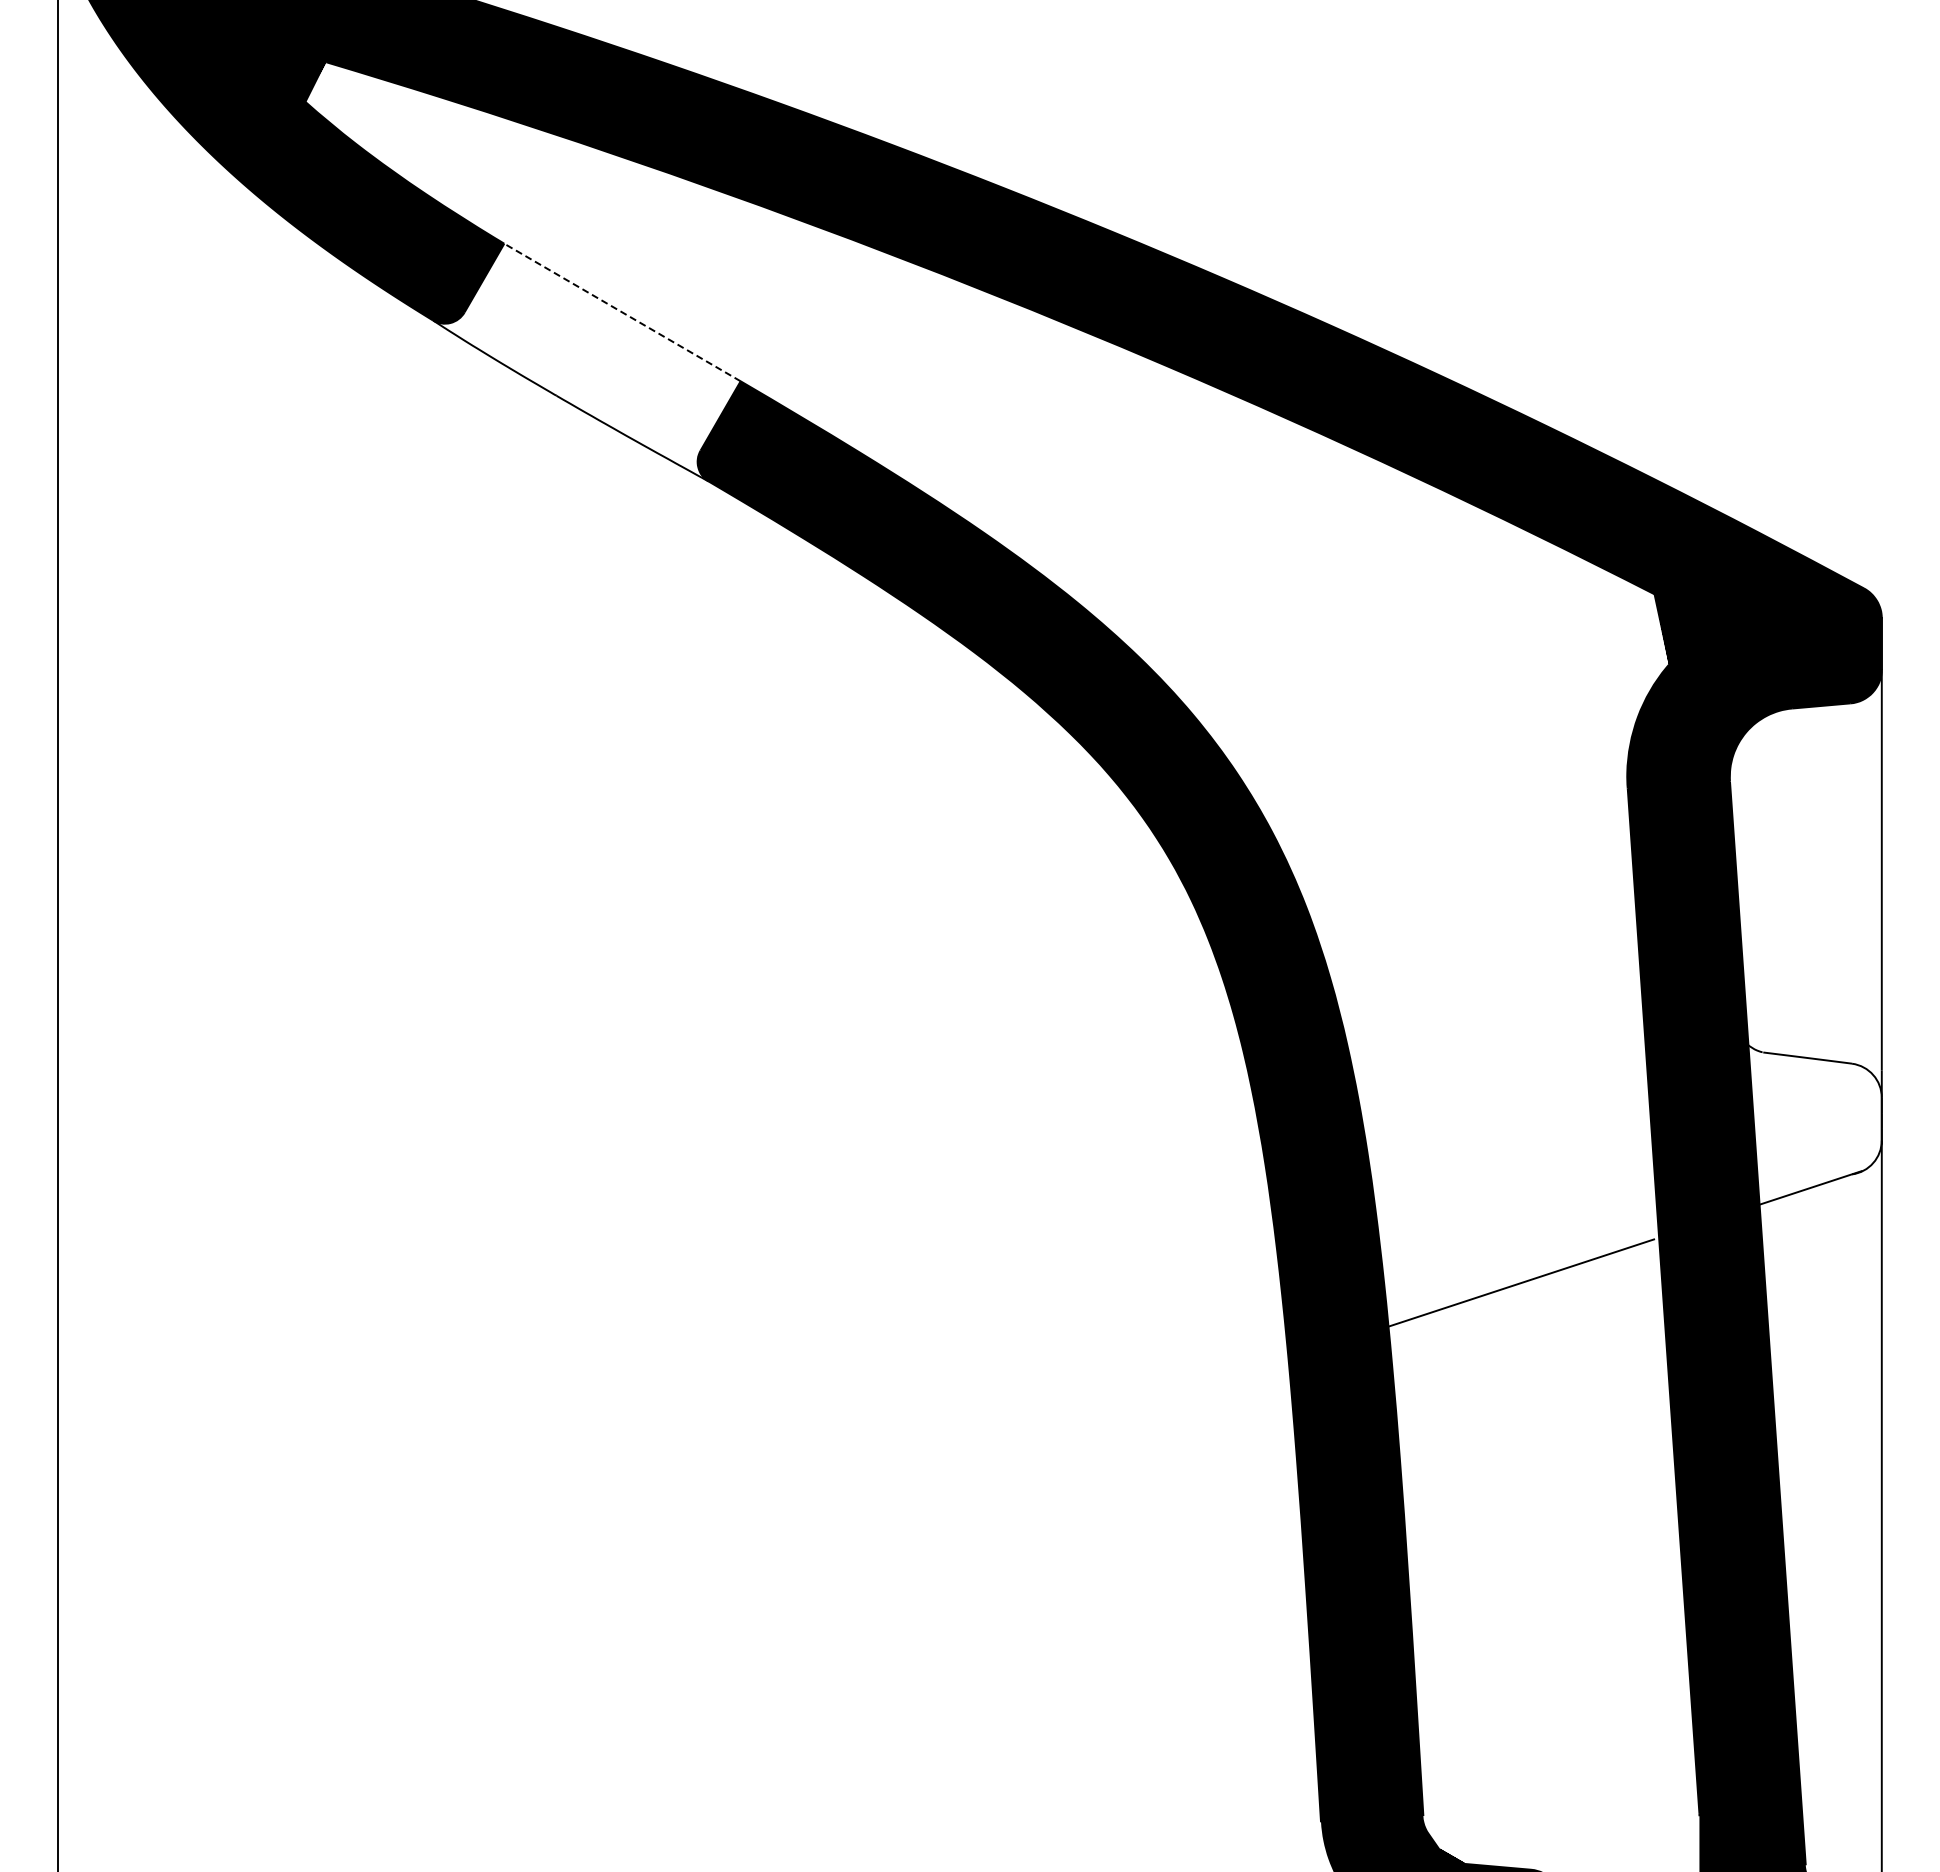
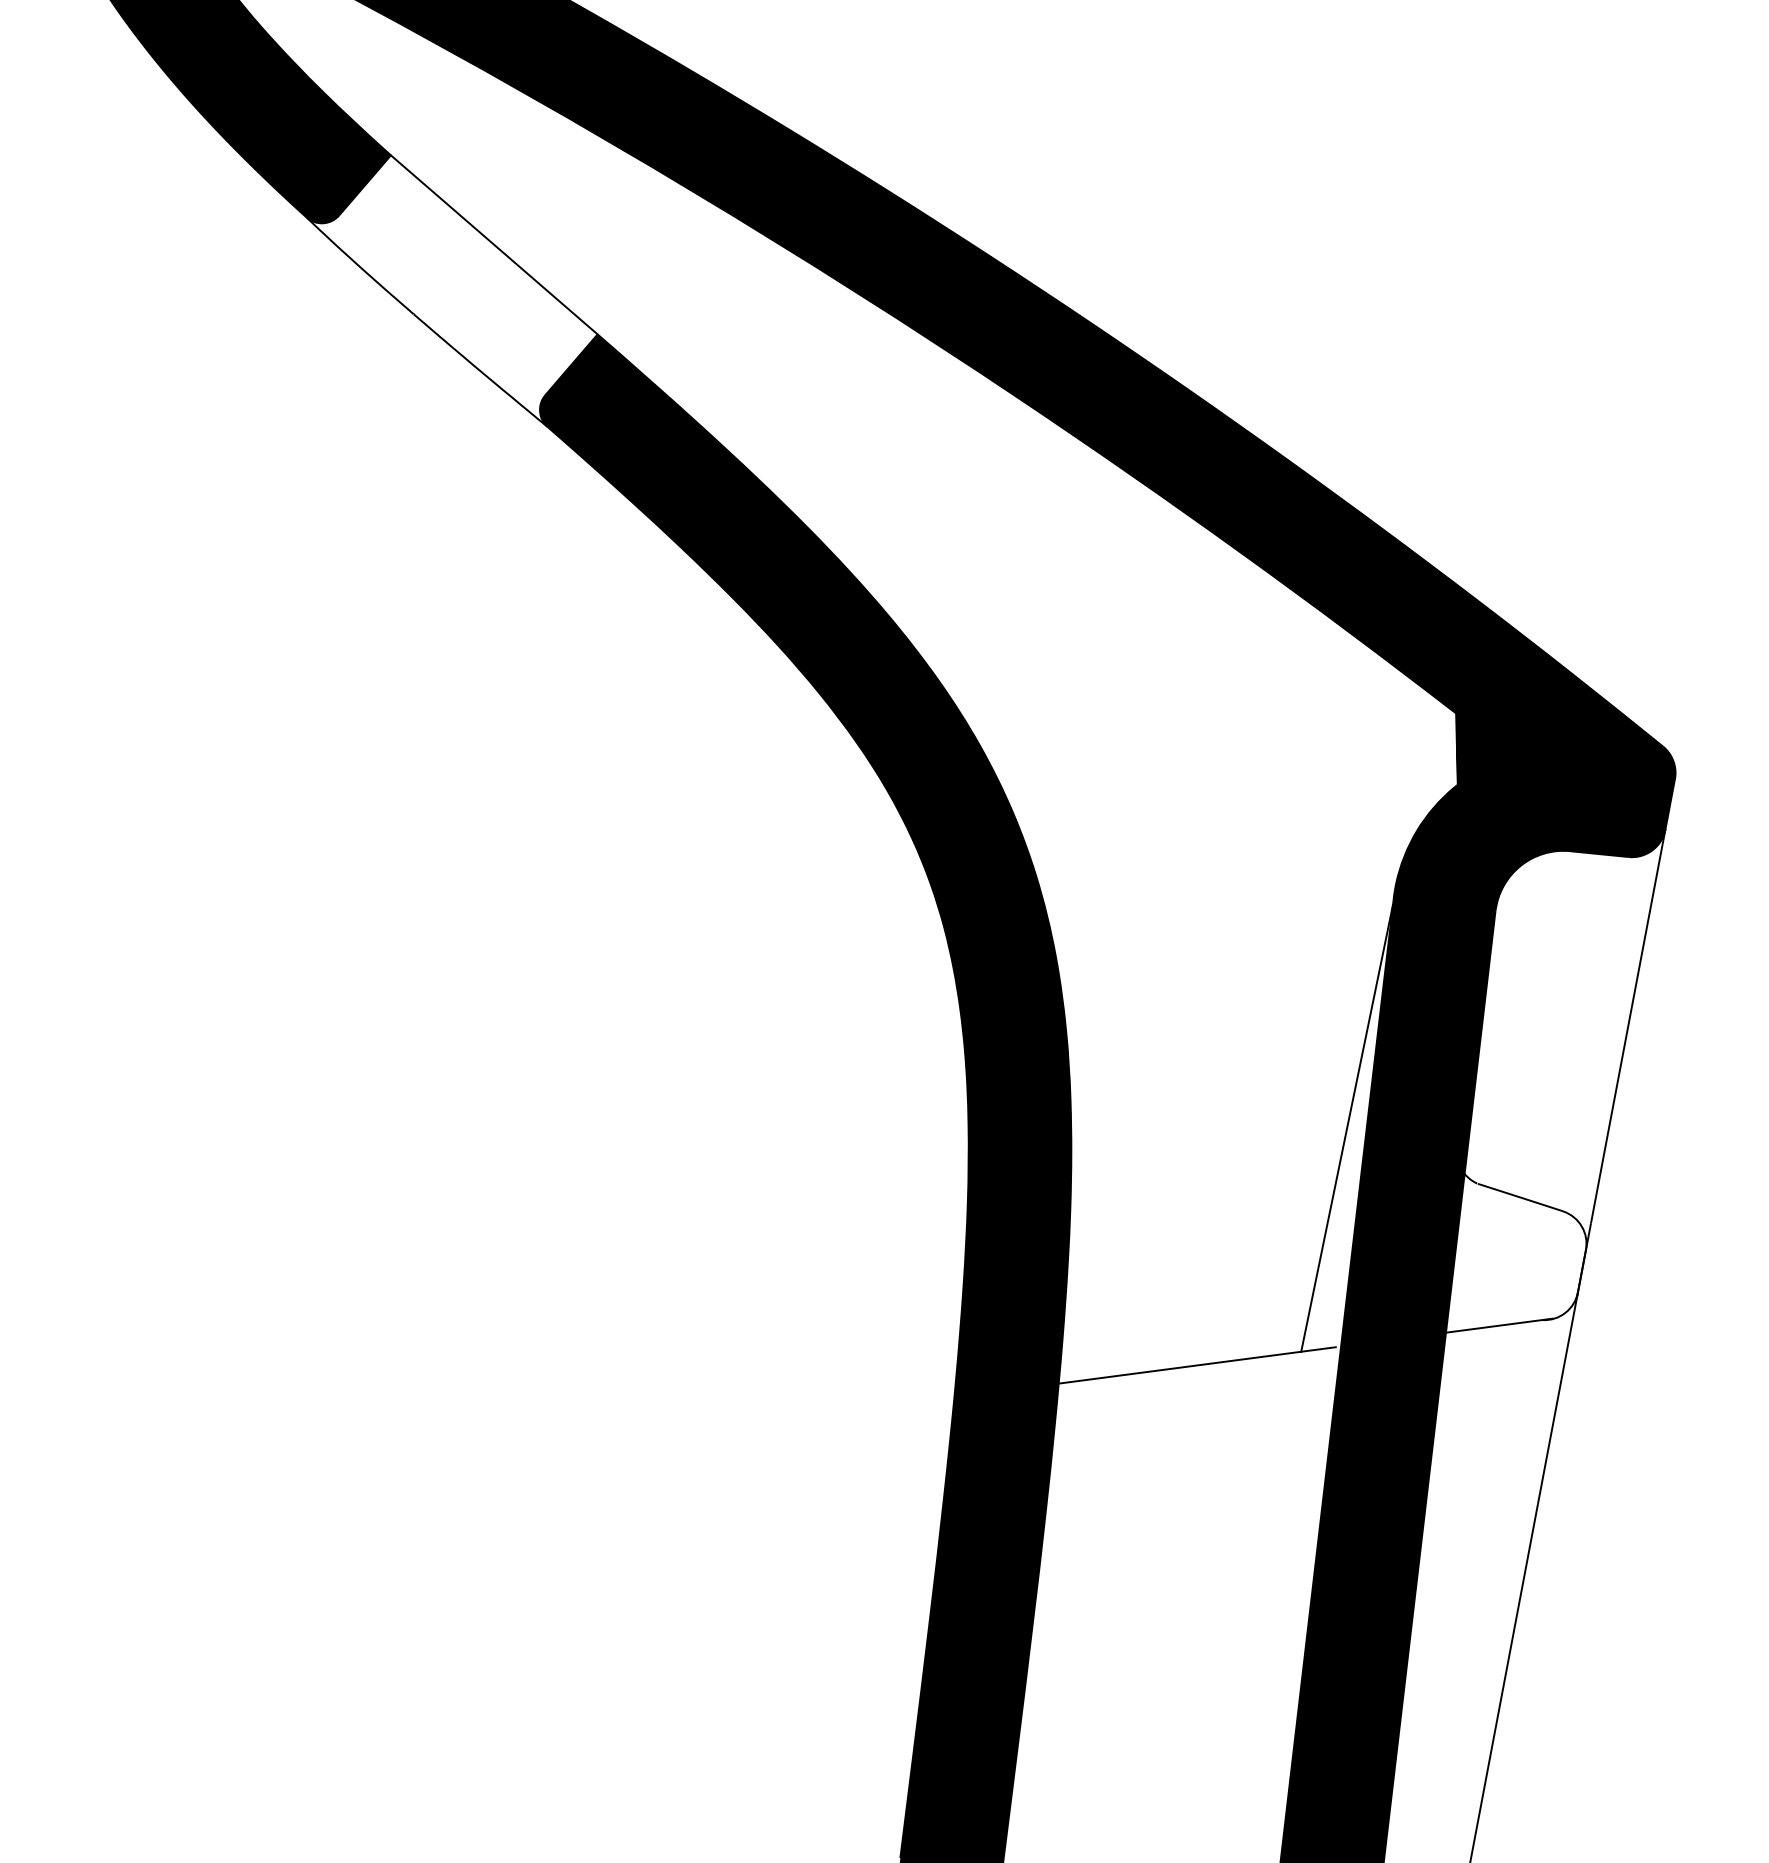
line: (622, 312) -> (494, 244), dashed -> solid
line: (1624, 1022) -> (1347, 1128), added

